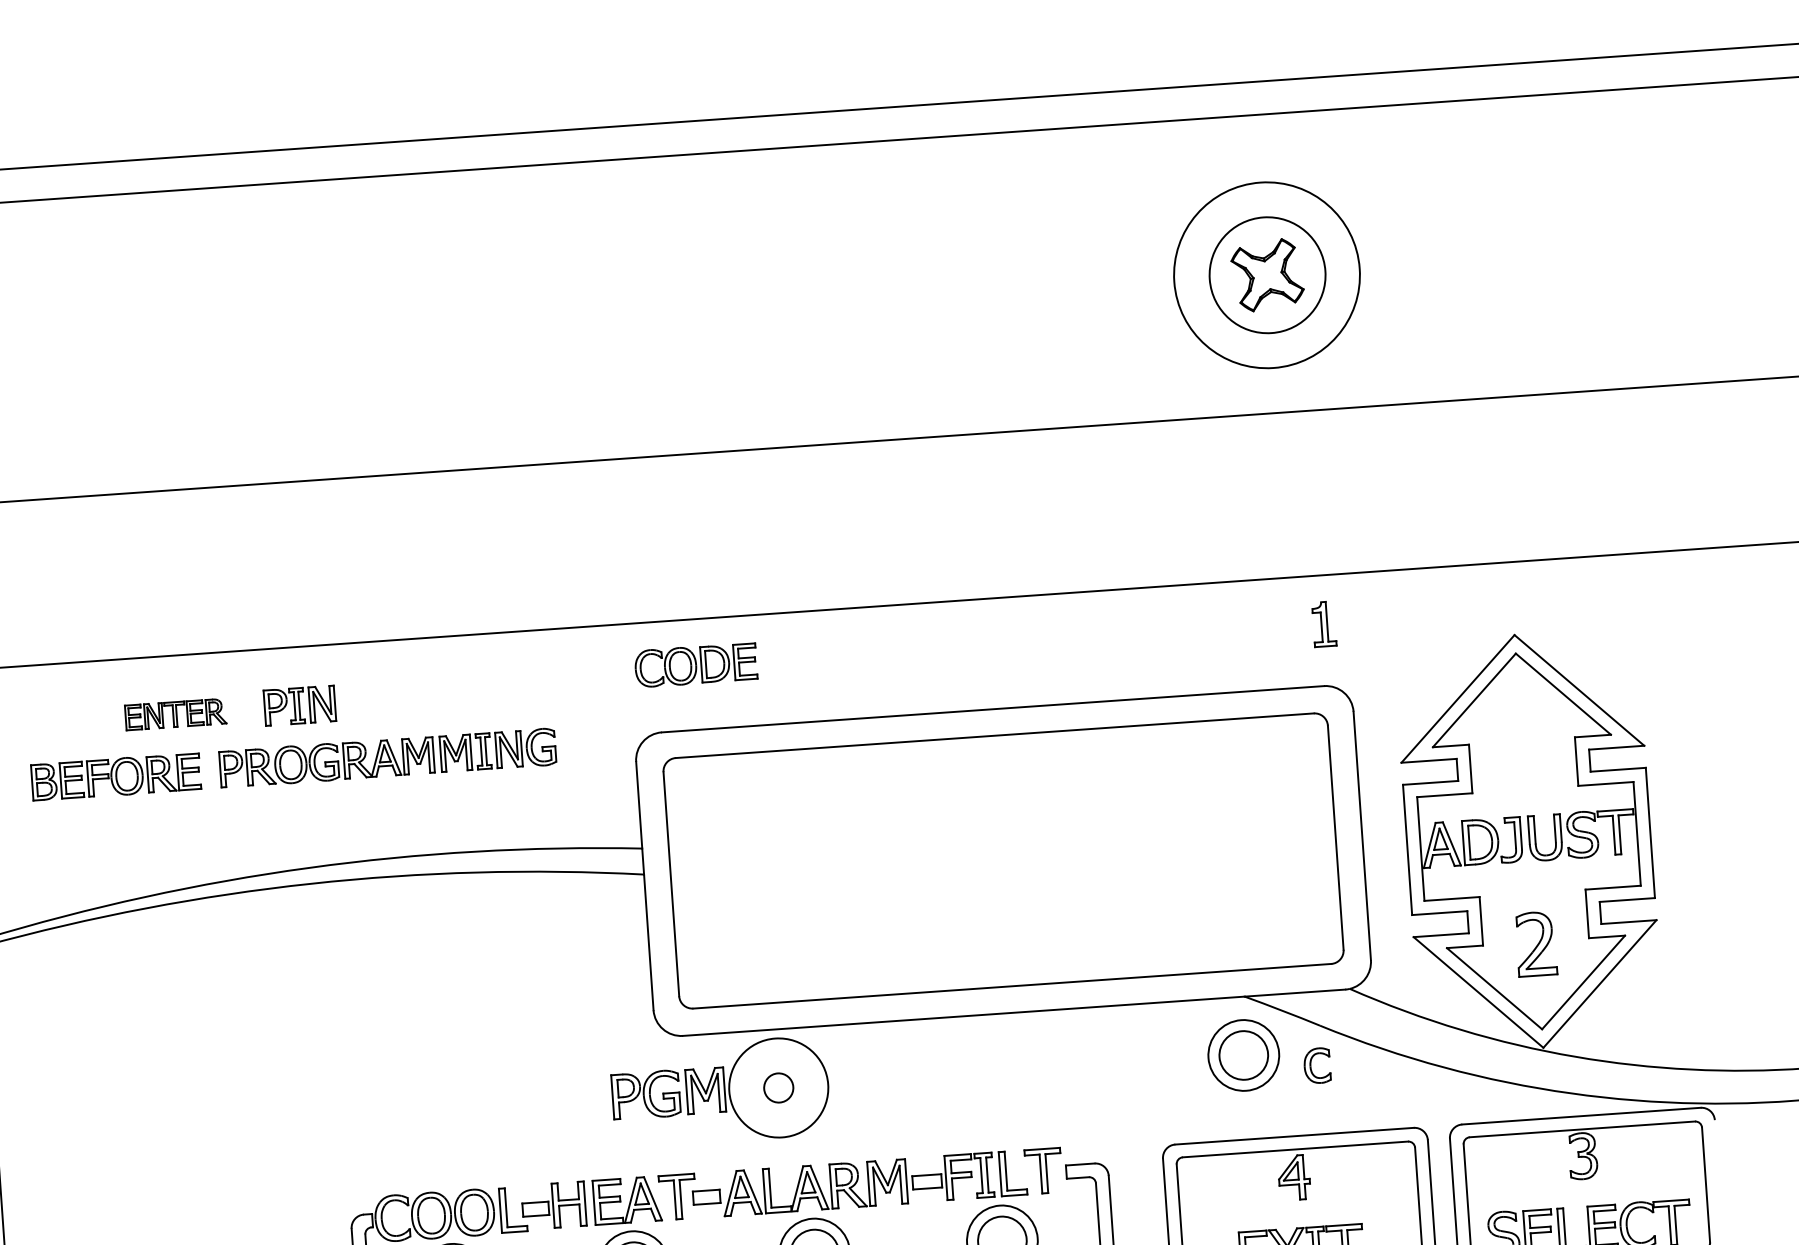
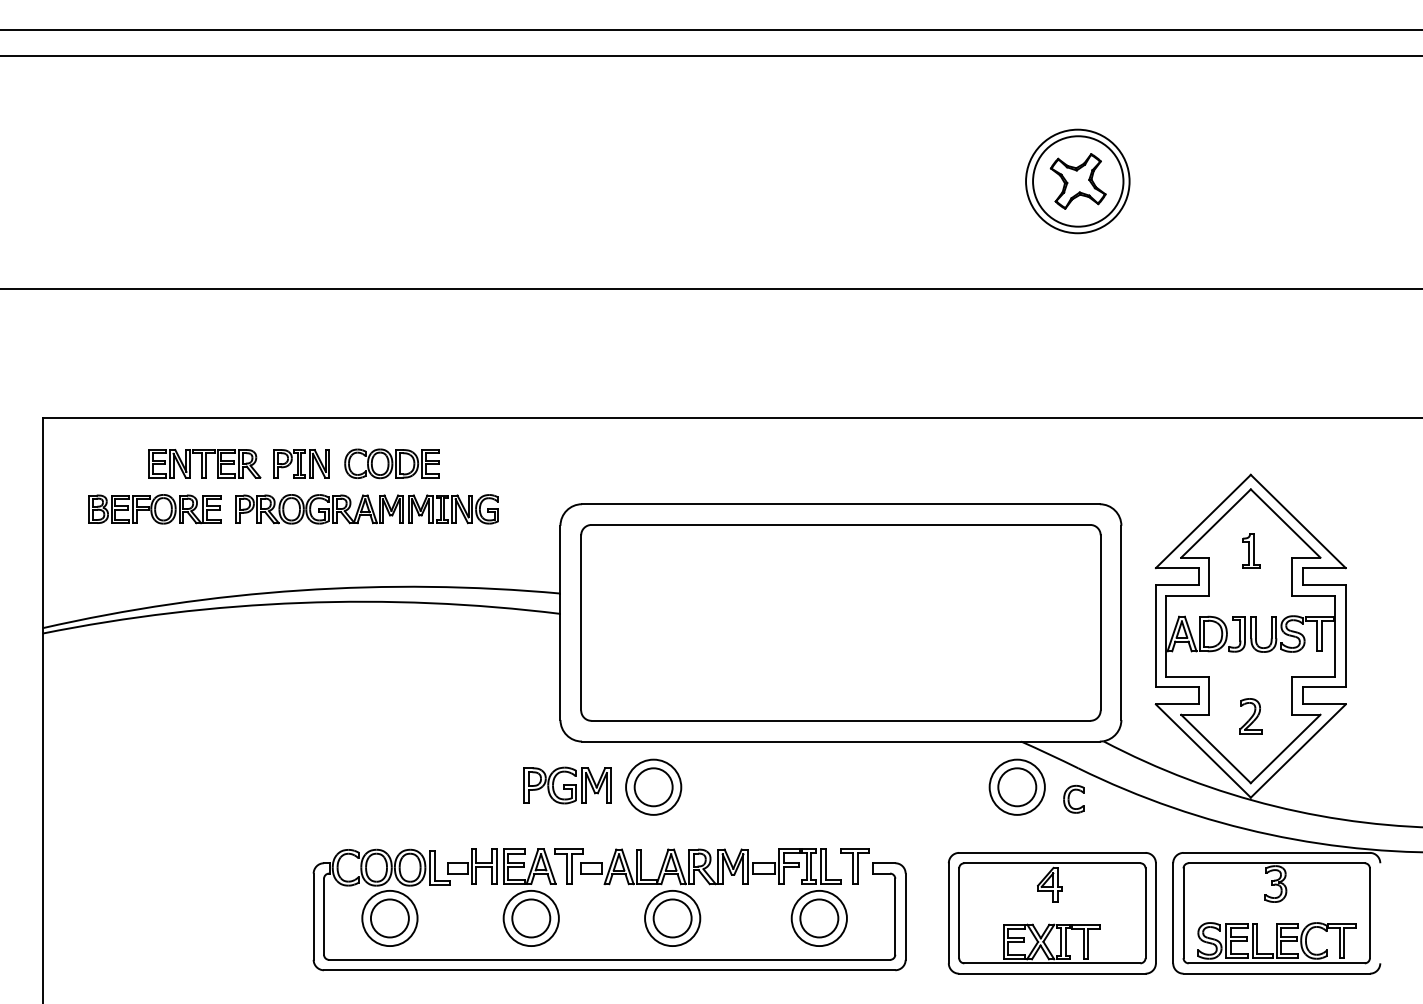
circle: (1266, 275) -> (1077, 181), size x0.71
part: (1324, 623) -> (1251, 550), moved
part: (694, 664) -> (391, 463), moved
part: (175, 714) -> (204, 463), size x1.43
part: (1535, 944) -> (1250, 716), size x0.71
circle: (778, 1086) -> (653, 786), size x0.71
circle: (778, 1088) -> (653, 787), size x1.67

